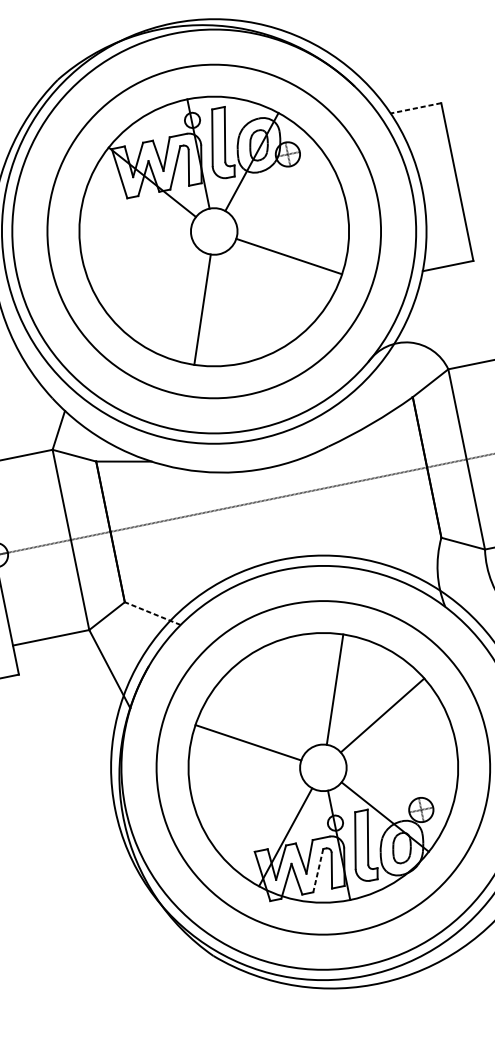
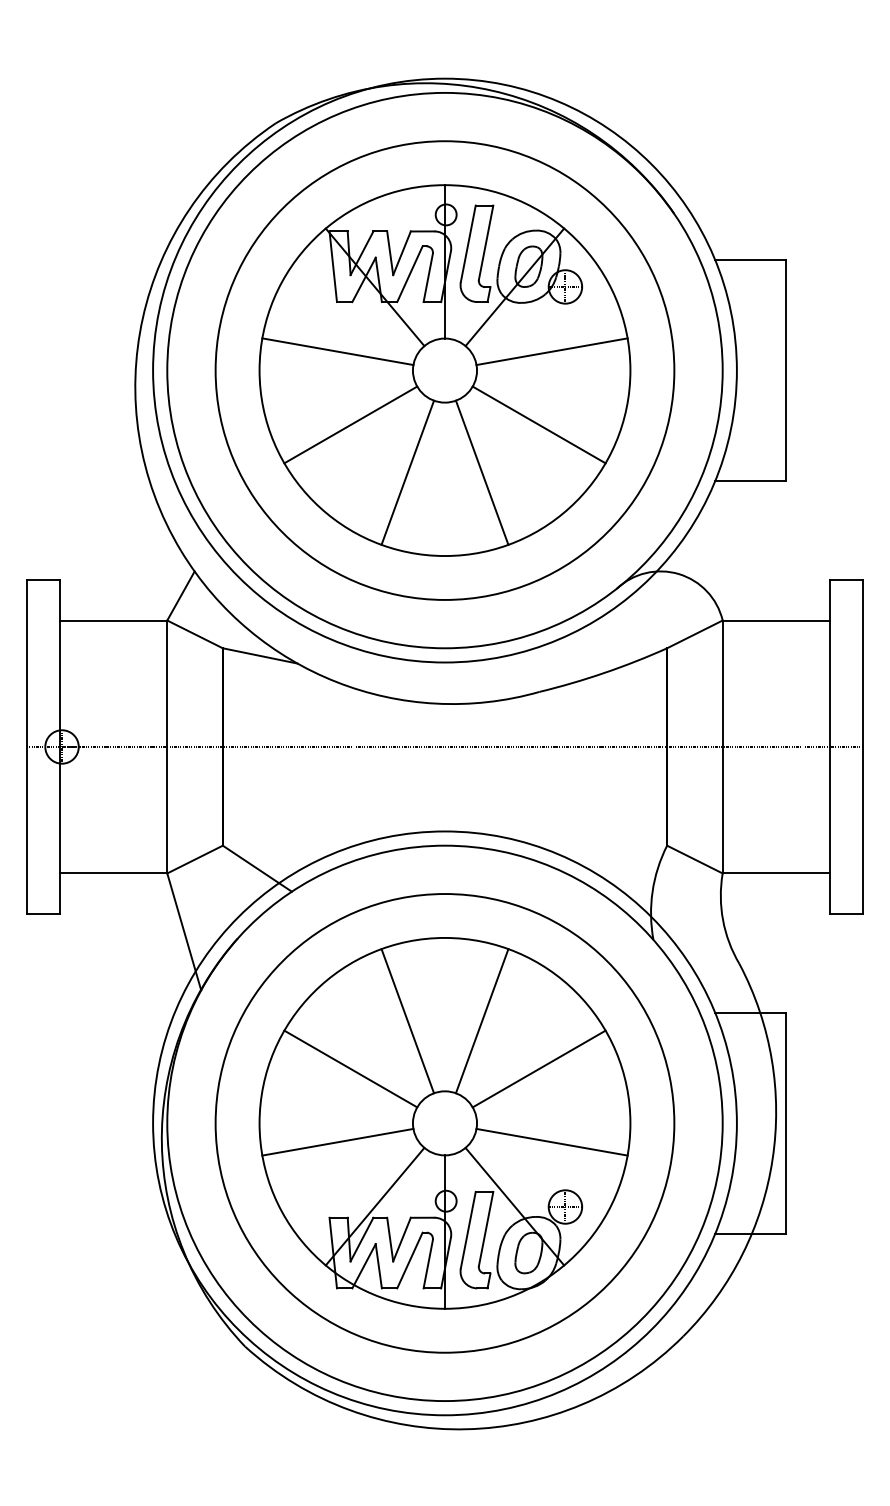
line: (415, 108) -> (750, 259), dashed -> solid
line: (287, 202) -> (551, 351), added
line: (134, 233) -> (337, 351), added
line: (154, 283) -> (350, 424), added
line: (255, 298) -> (481, 472), added
line: (152, 613) -> (256, 868), dashed -> solid
line: (281, 700) -> (407, 1021), added
line: (401, 765) -> (551, 1141), added
line: (249, 796) -> (337, 1141), added
line: (317, 870) -> (409, 1260), dashed -> solid

